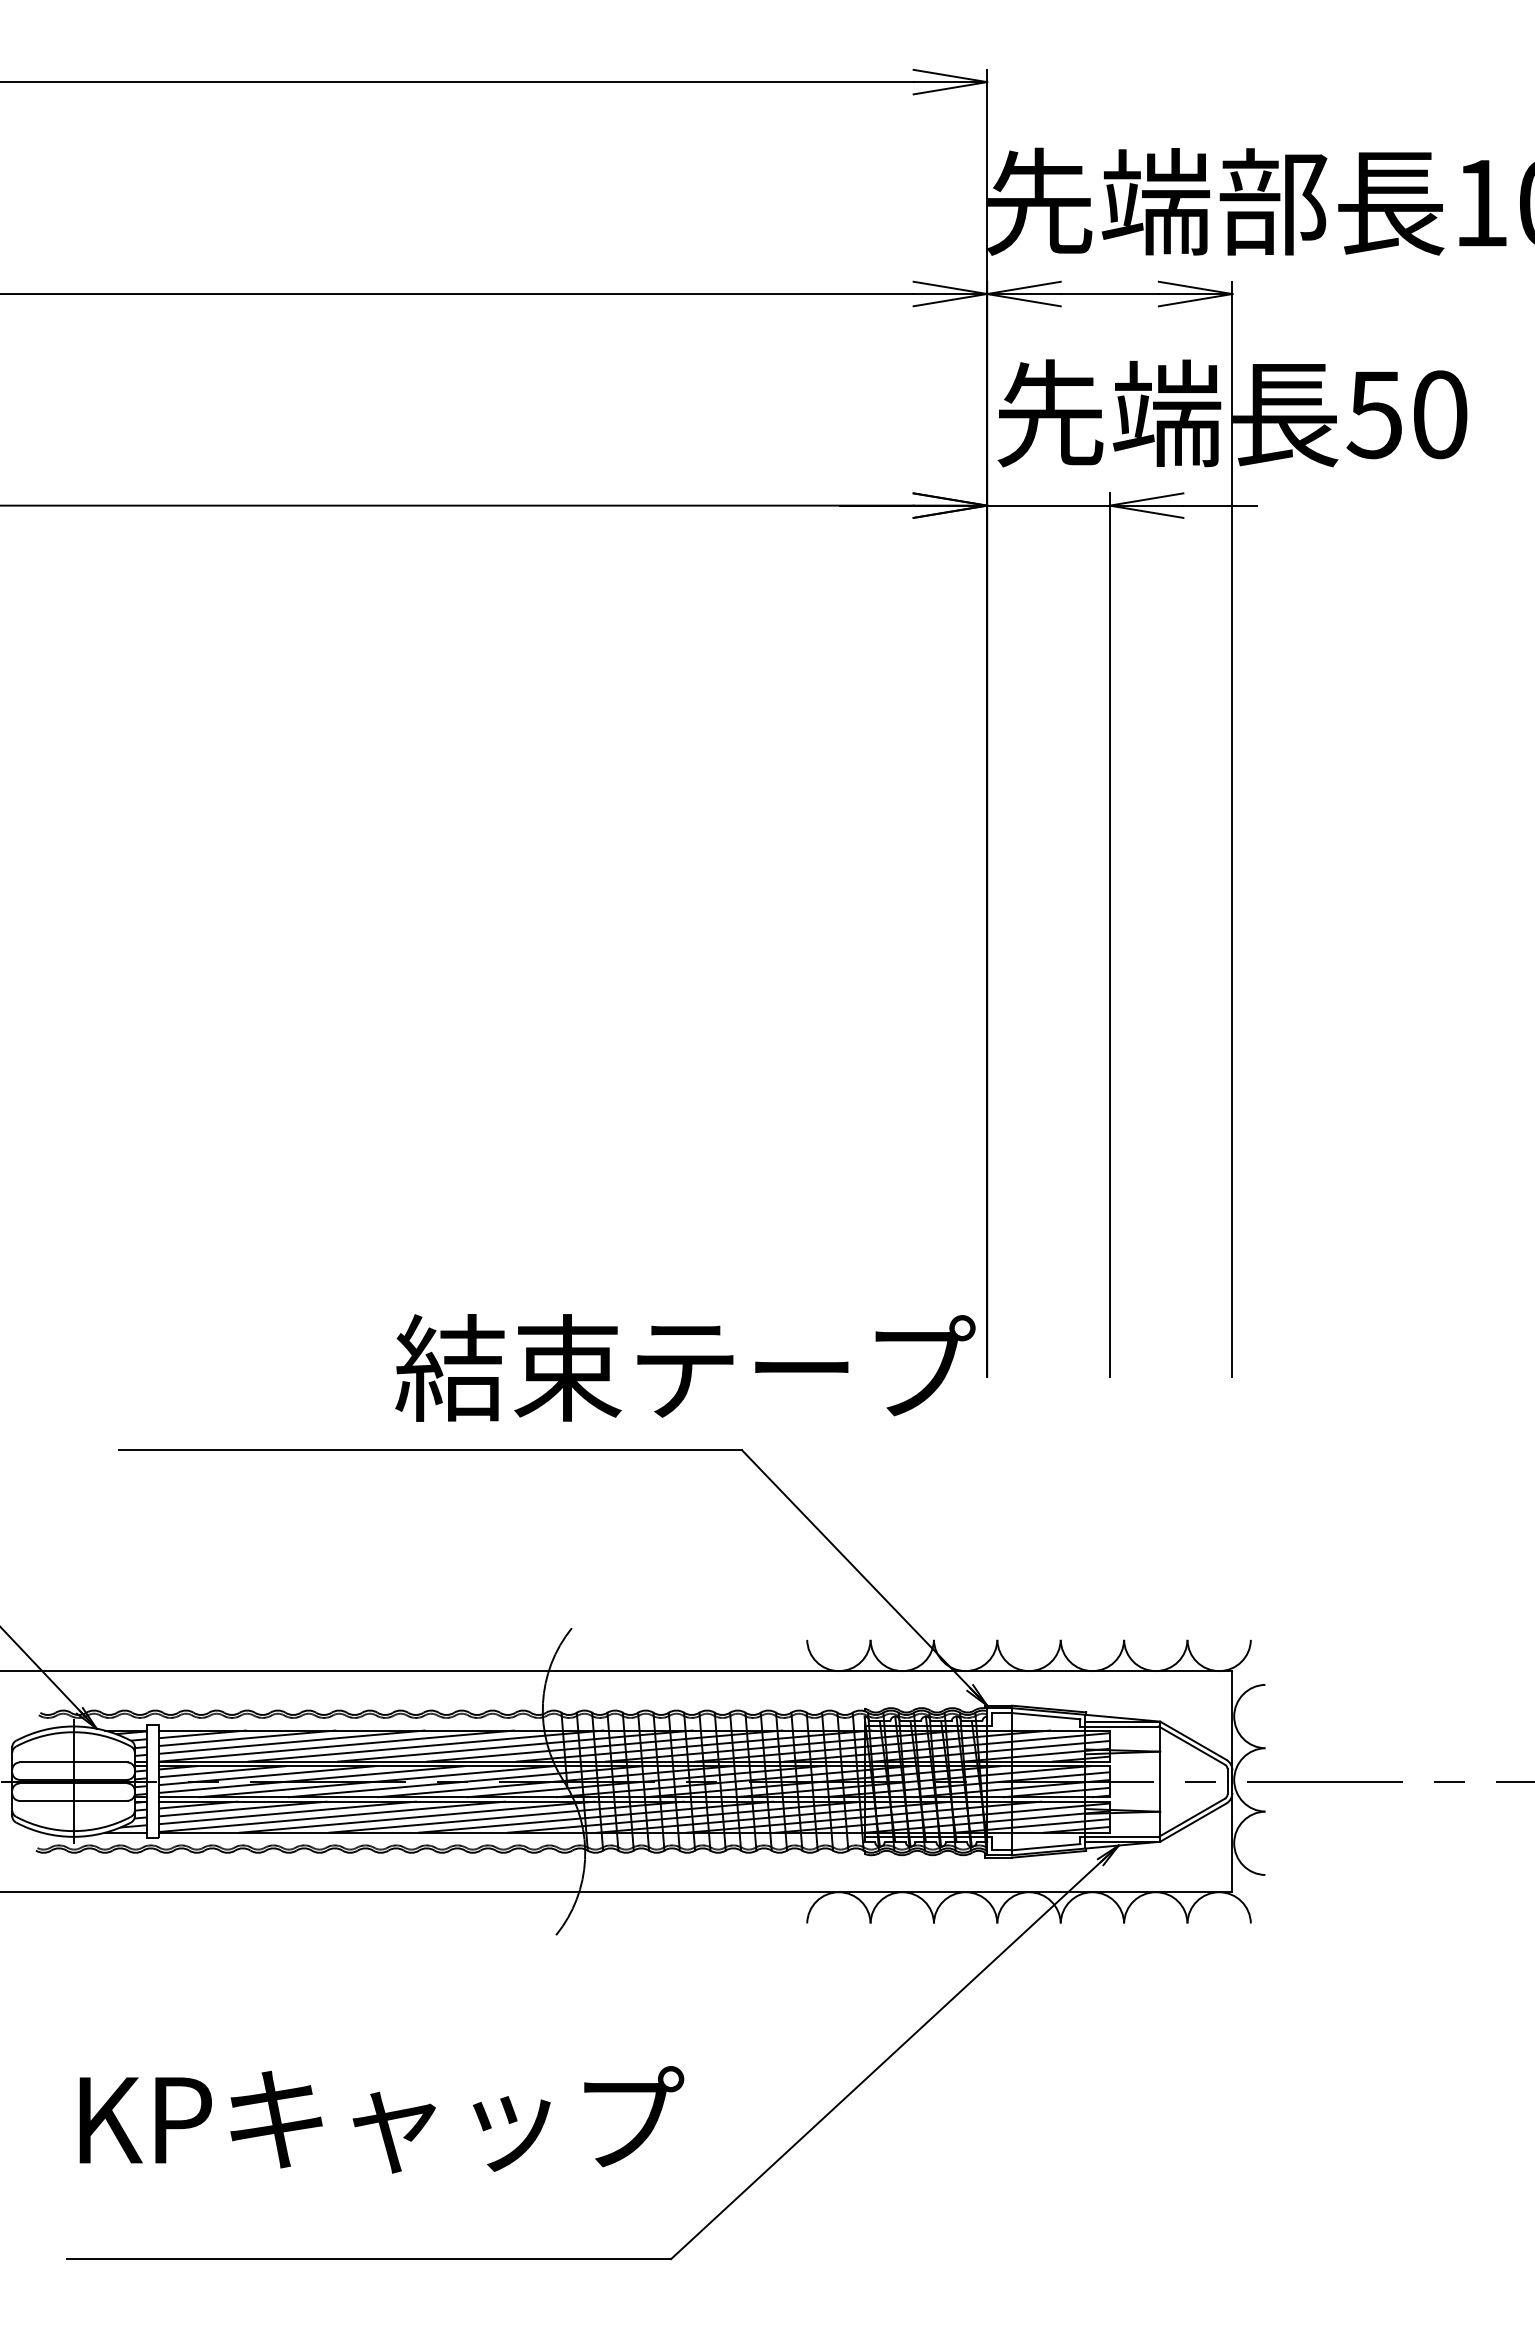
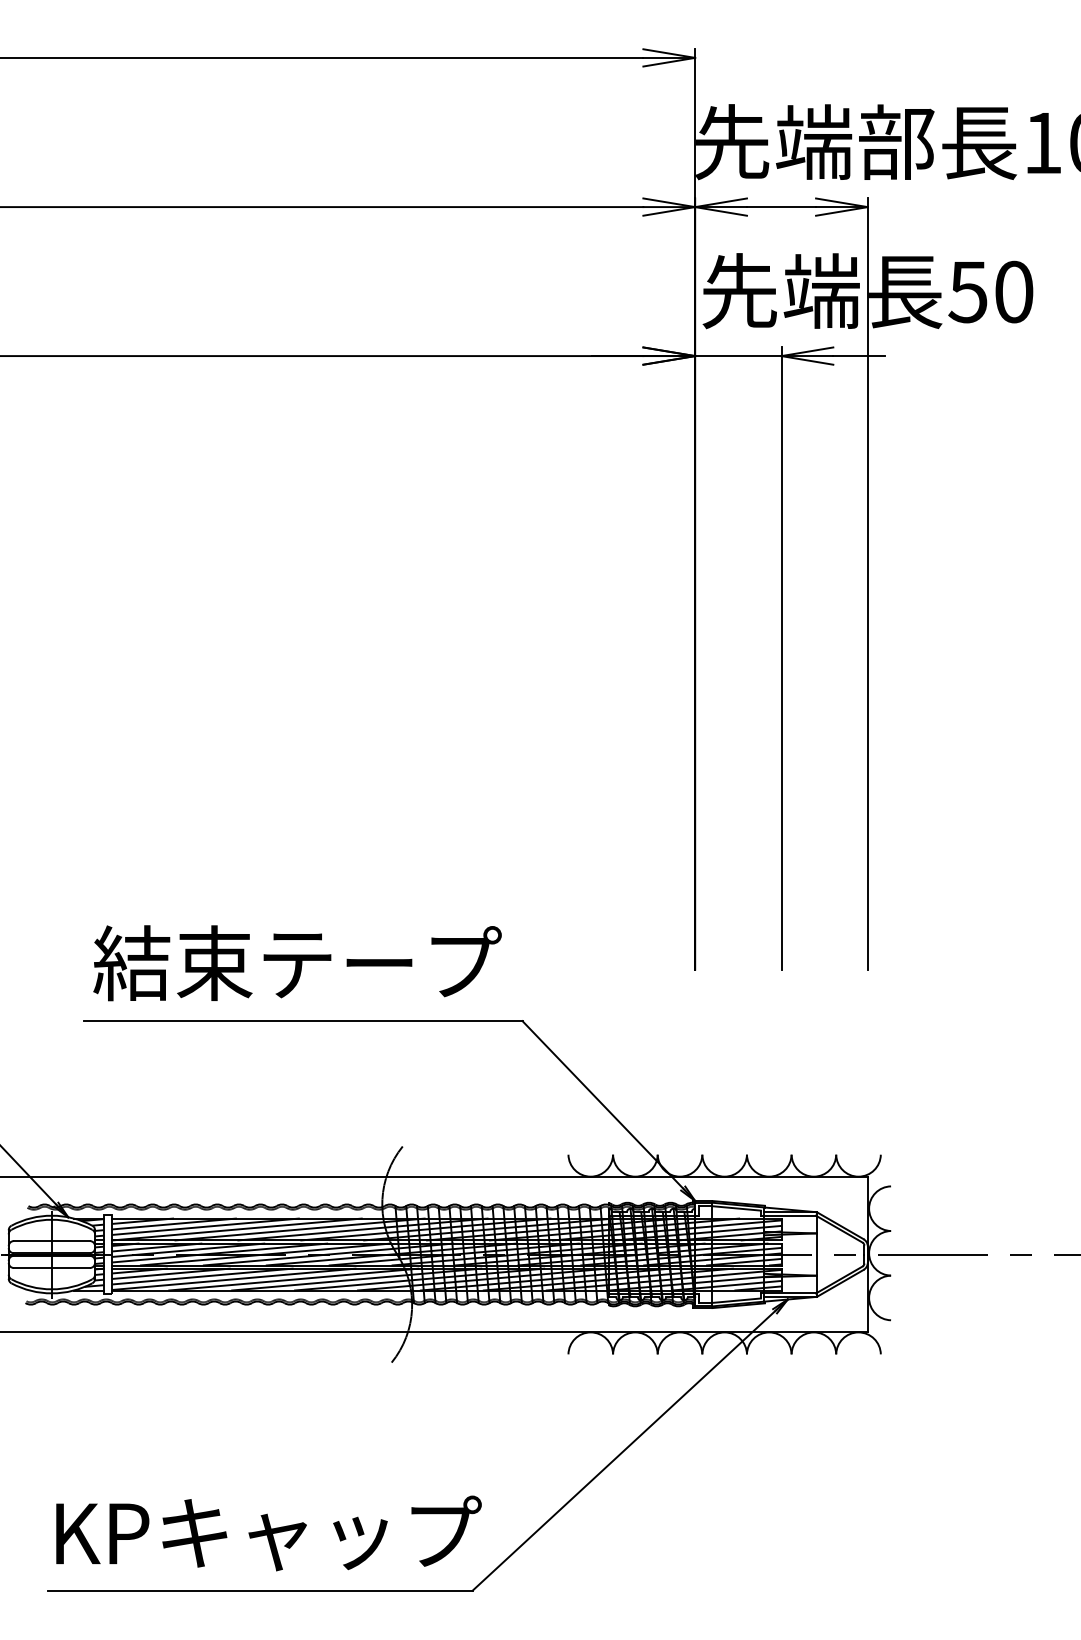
text: (685, 1367) -> (297, 962), moved
text: (381, 2119) -> (268, 1533), moved

